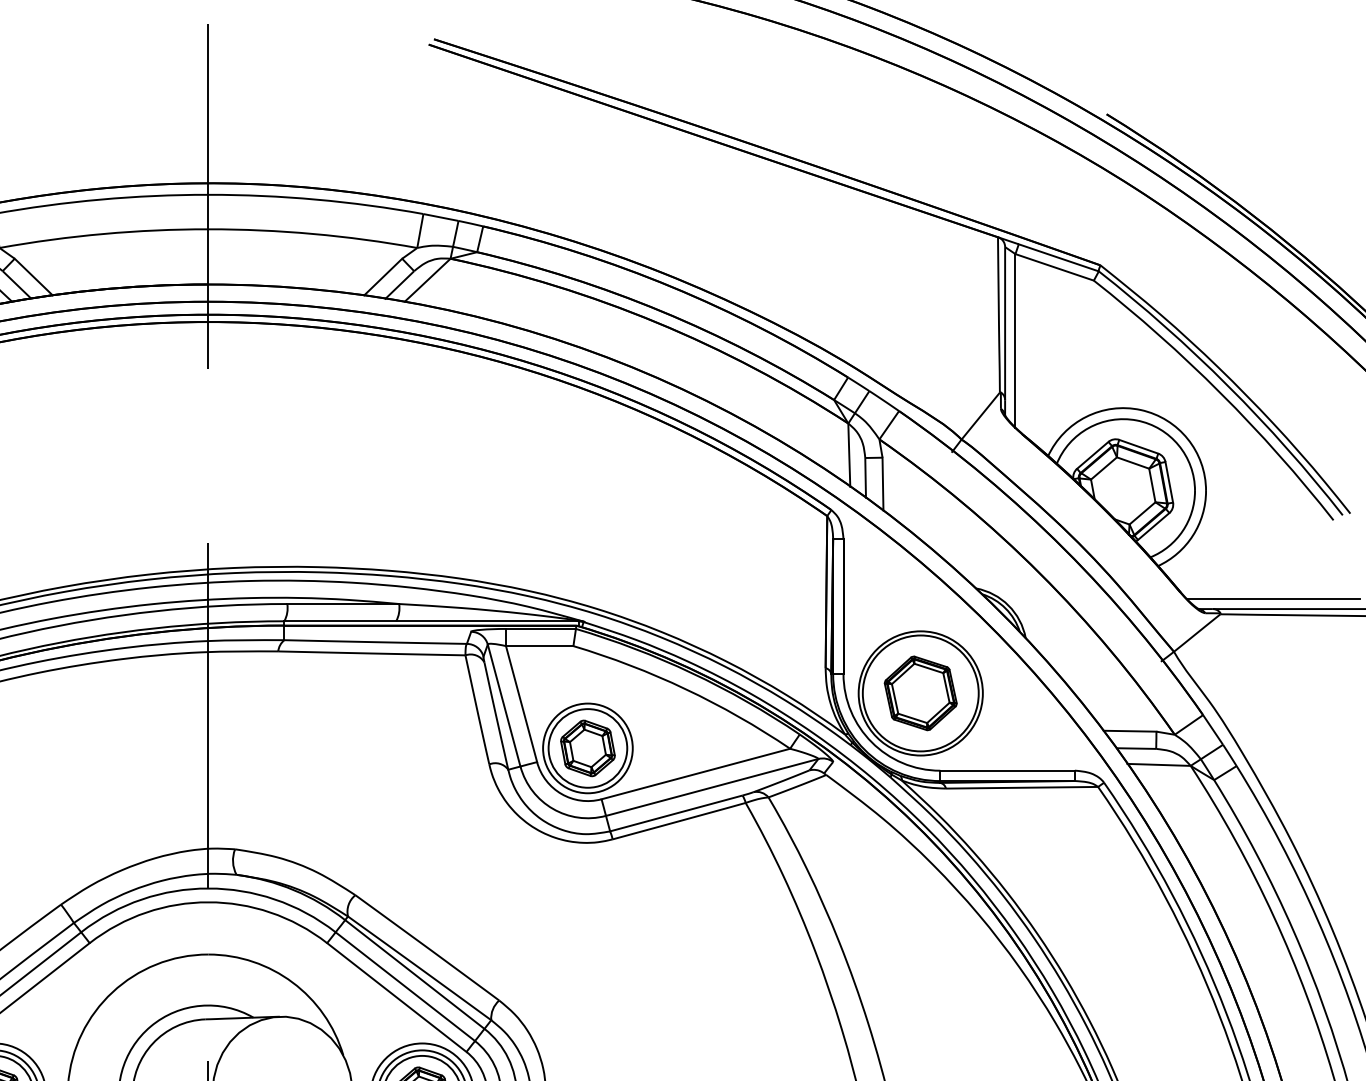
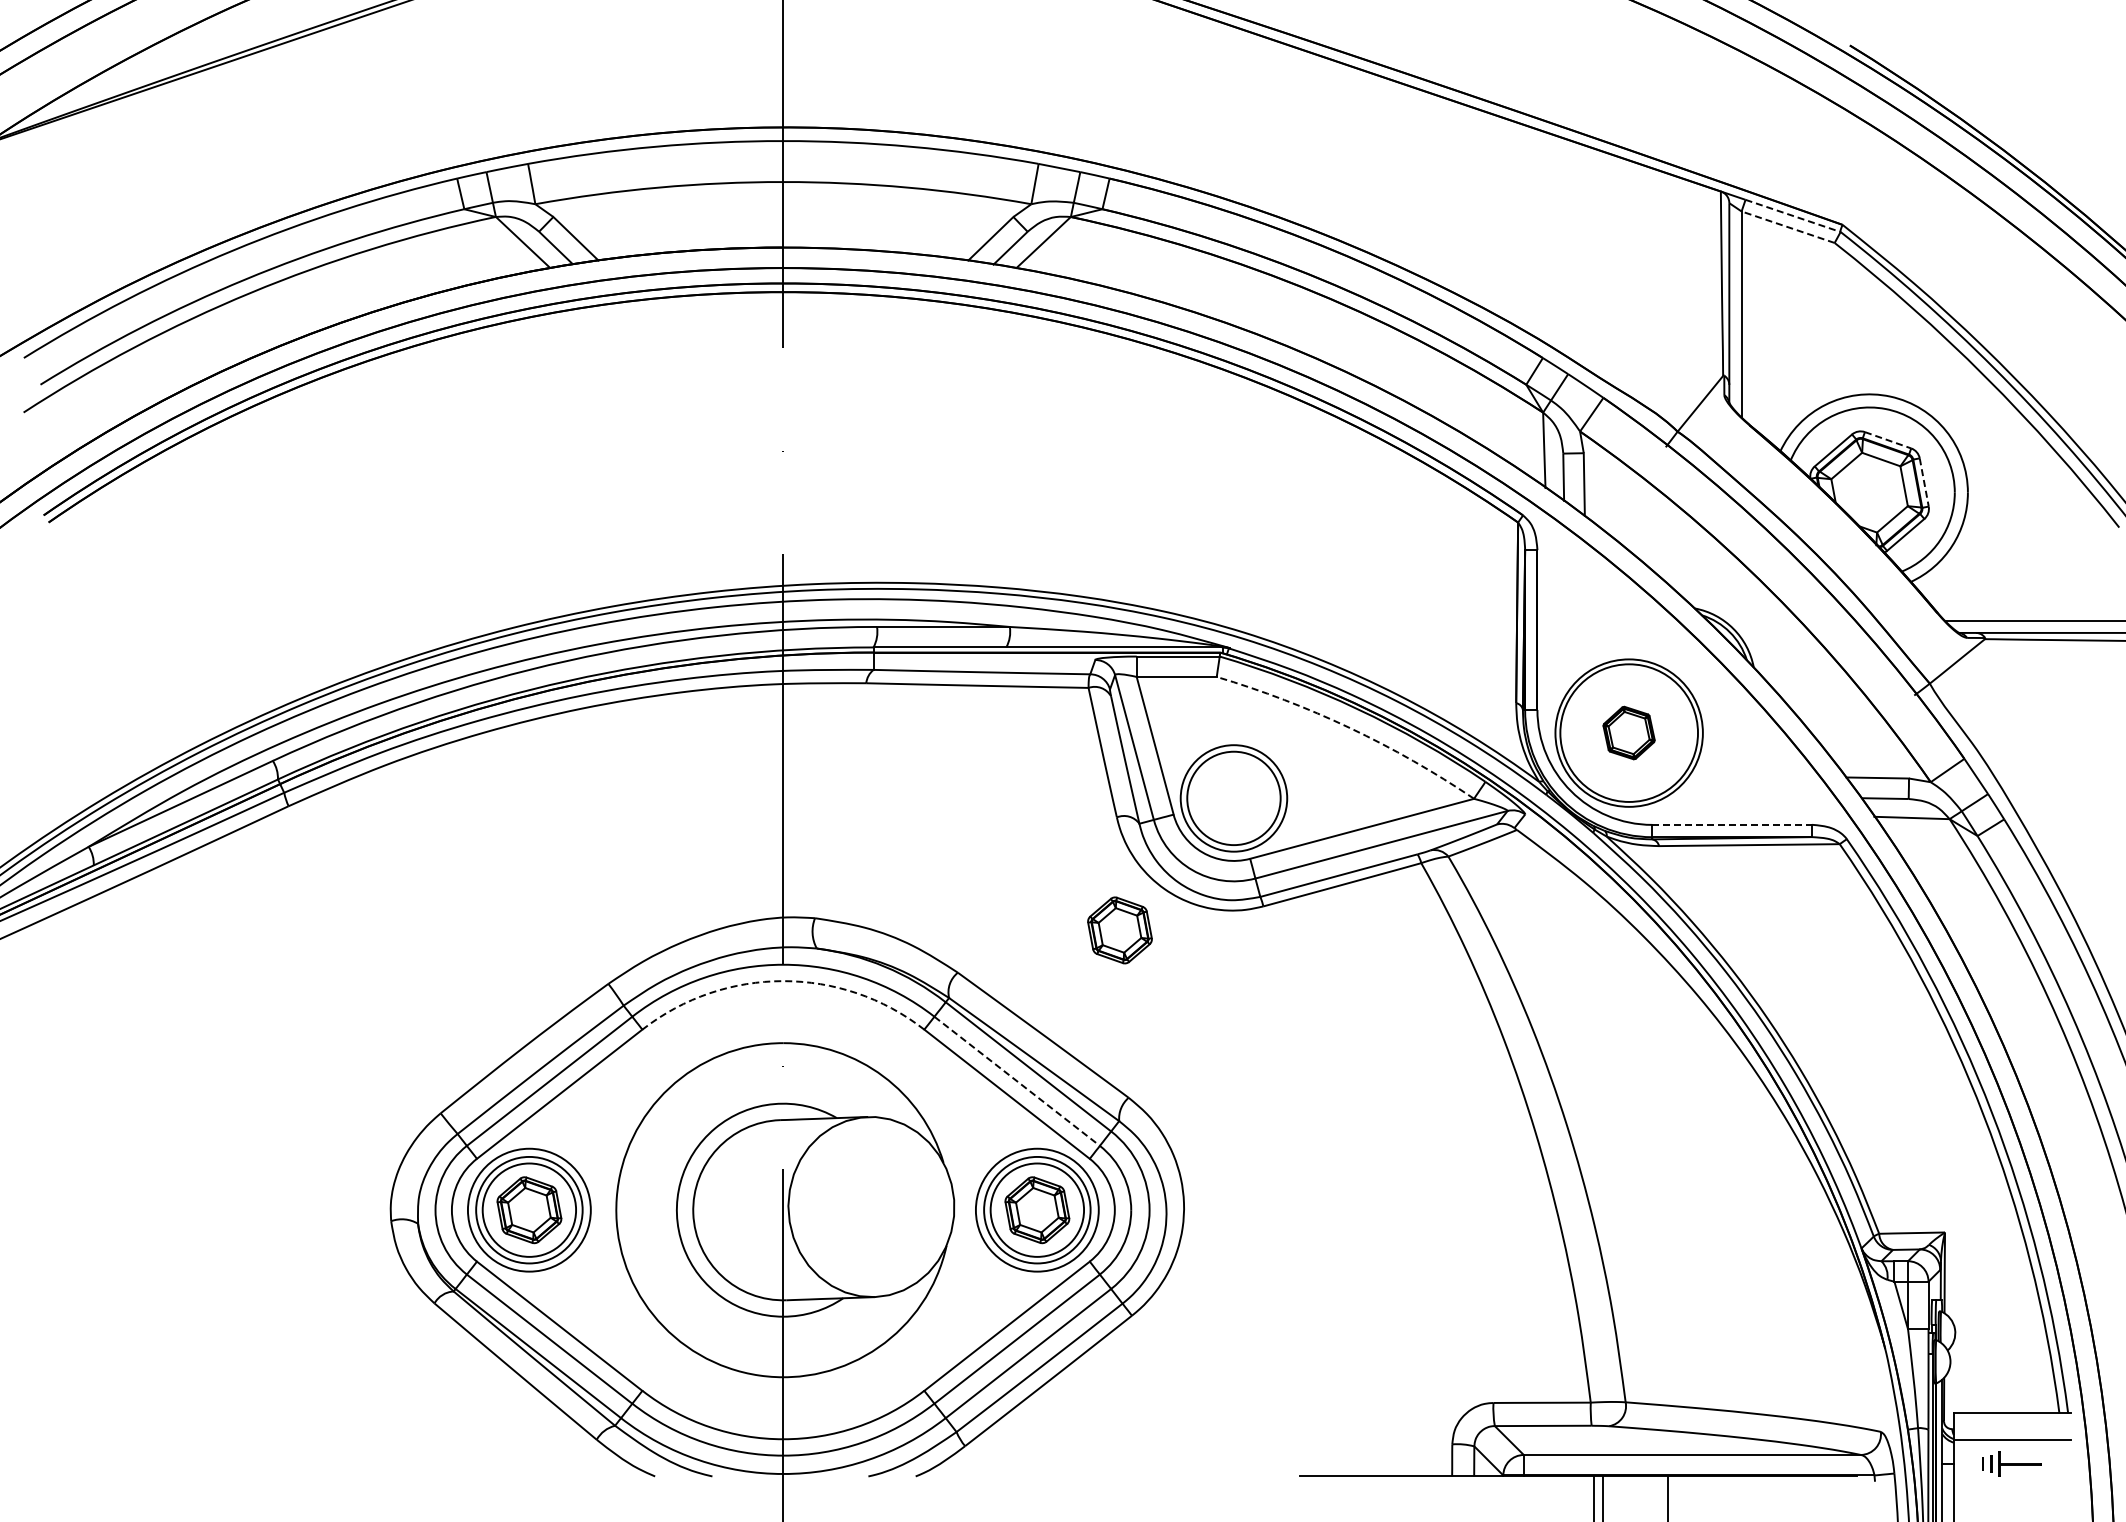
line: (1059, 258) -> (1793, 216), solid -> dashed
line: (1054, 267) -> (1787, 227), solid -> dashed
line: (1139, 446) -> (1888, 440), solid -> dashed
line: (1169, 482) -> (1924, 482), solid -> dashed
arc: (686, 689) -> (1350, 728), solid -> dashed
part: (920, 692) -> (1628, 732), size x0.6
part: (587, 748) -> (1119, 930), moved
line: (1007, 770) -> (1732, 824), solid -> dashed
arc: (208, 902) -> (783, 981), solid -> dashed
line: (405, 986) -> (1017, 1081), solid -> dashed

